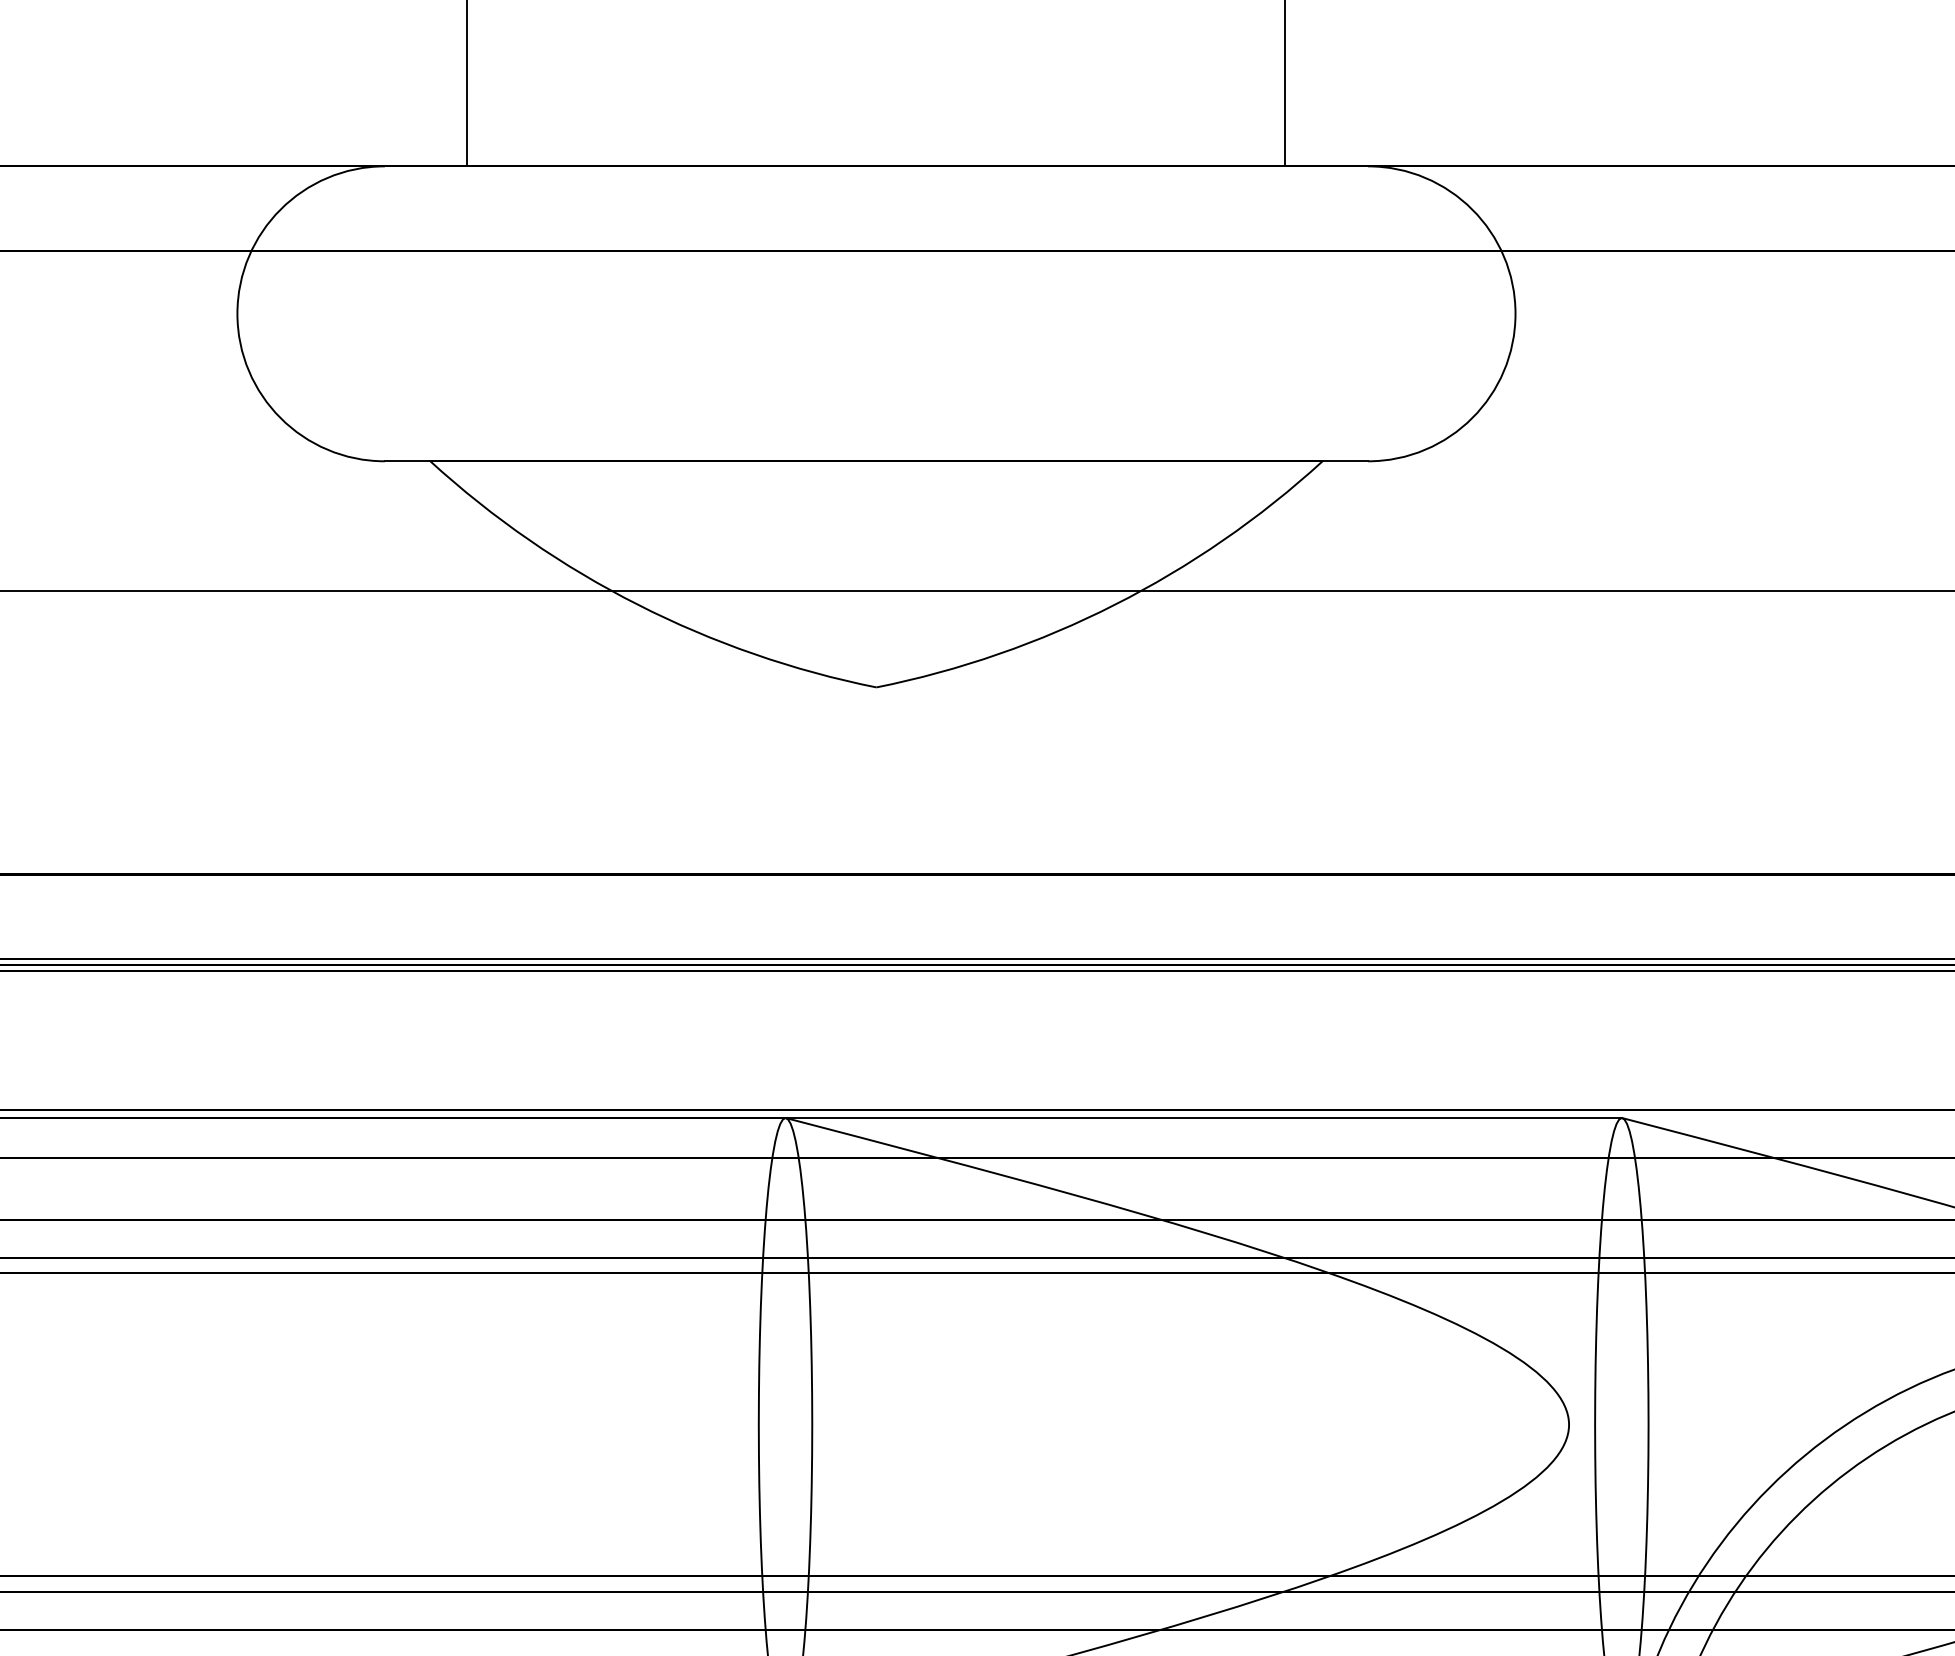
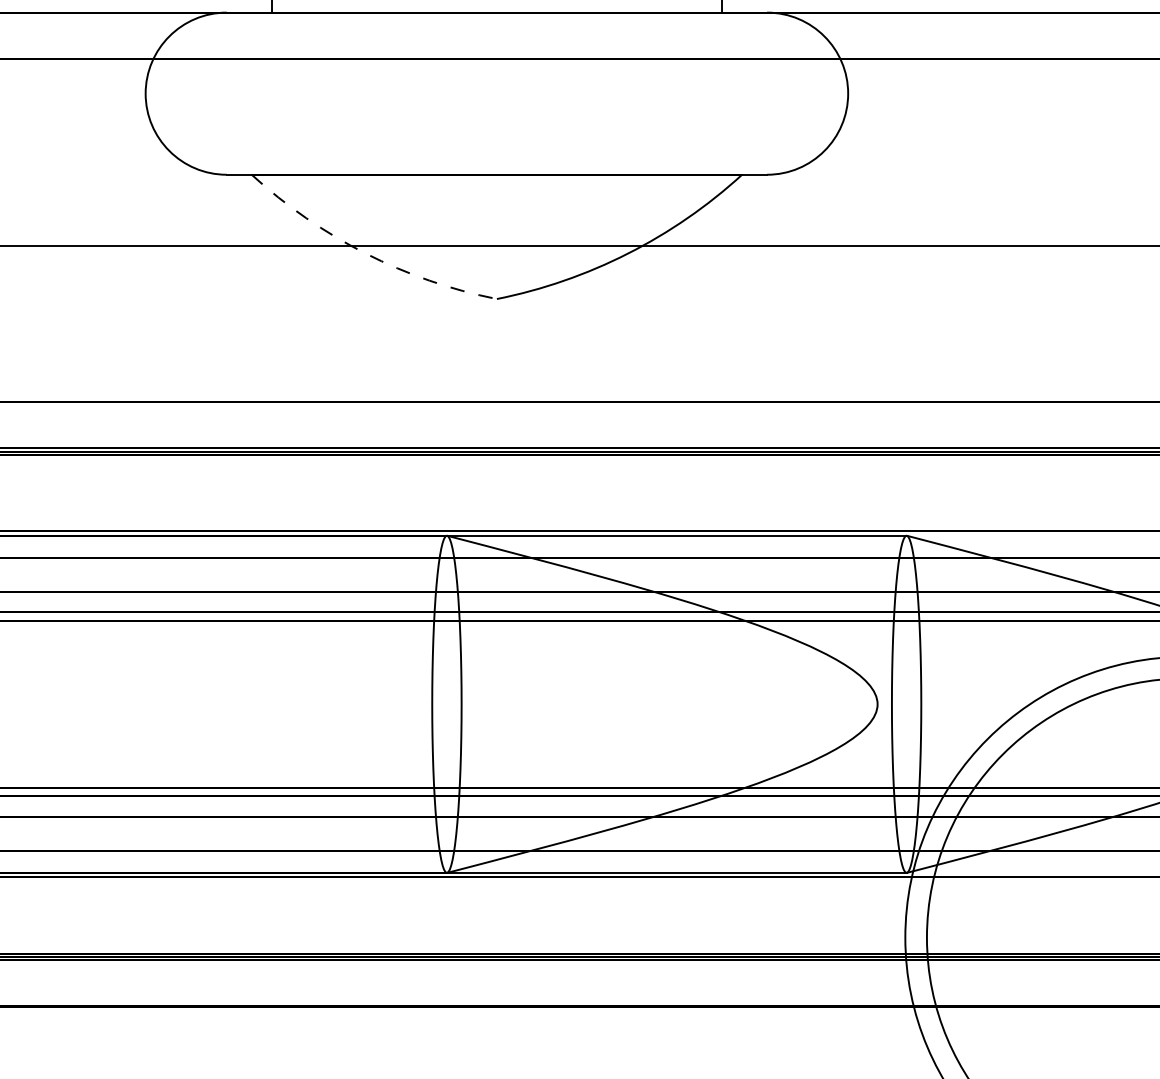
arc: (637, 604) -> (365, 253), solid -> dashed

